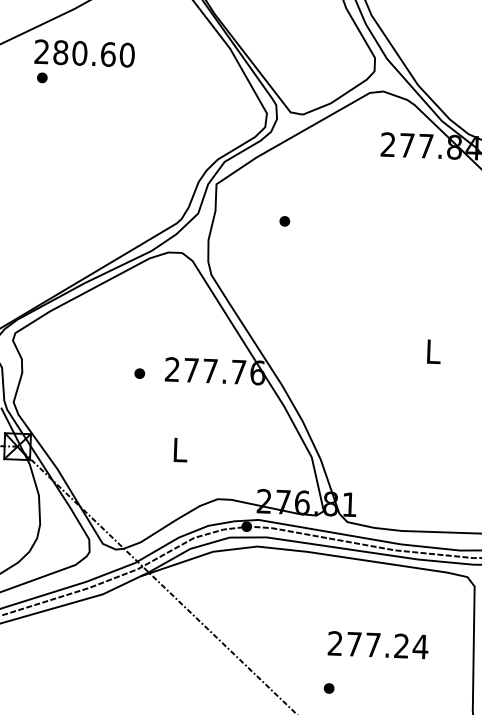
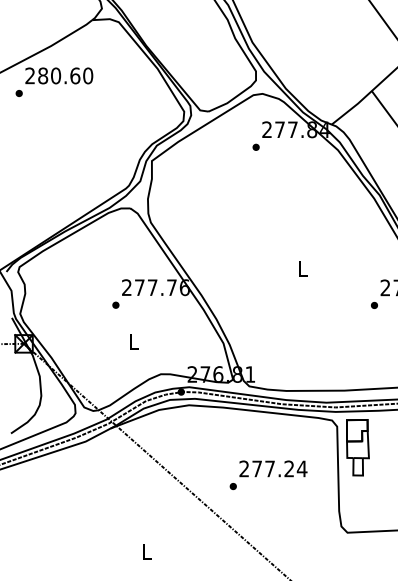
part: (41, 77) -> (18, 93), moved
part: (283, 220) -> (255, 146), moved
part: (139, 372) -> (115, 304), moved
part: (327, 688) -> (232, 486), moved

